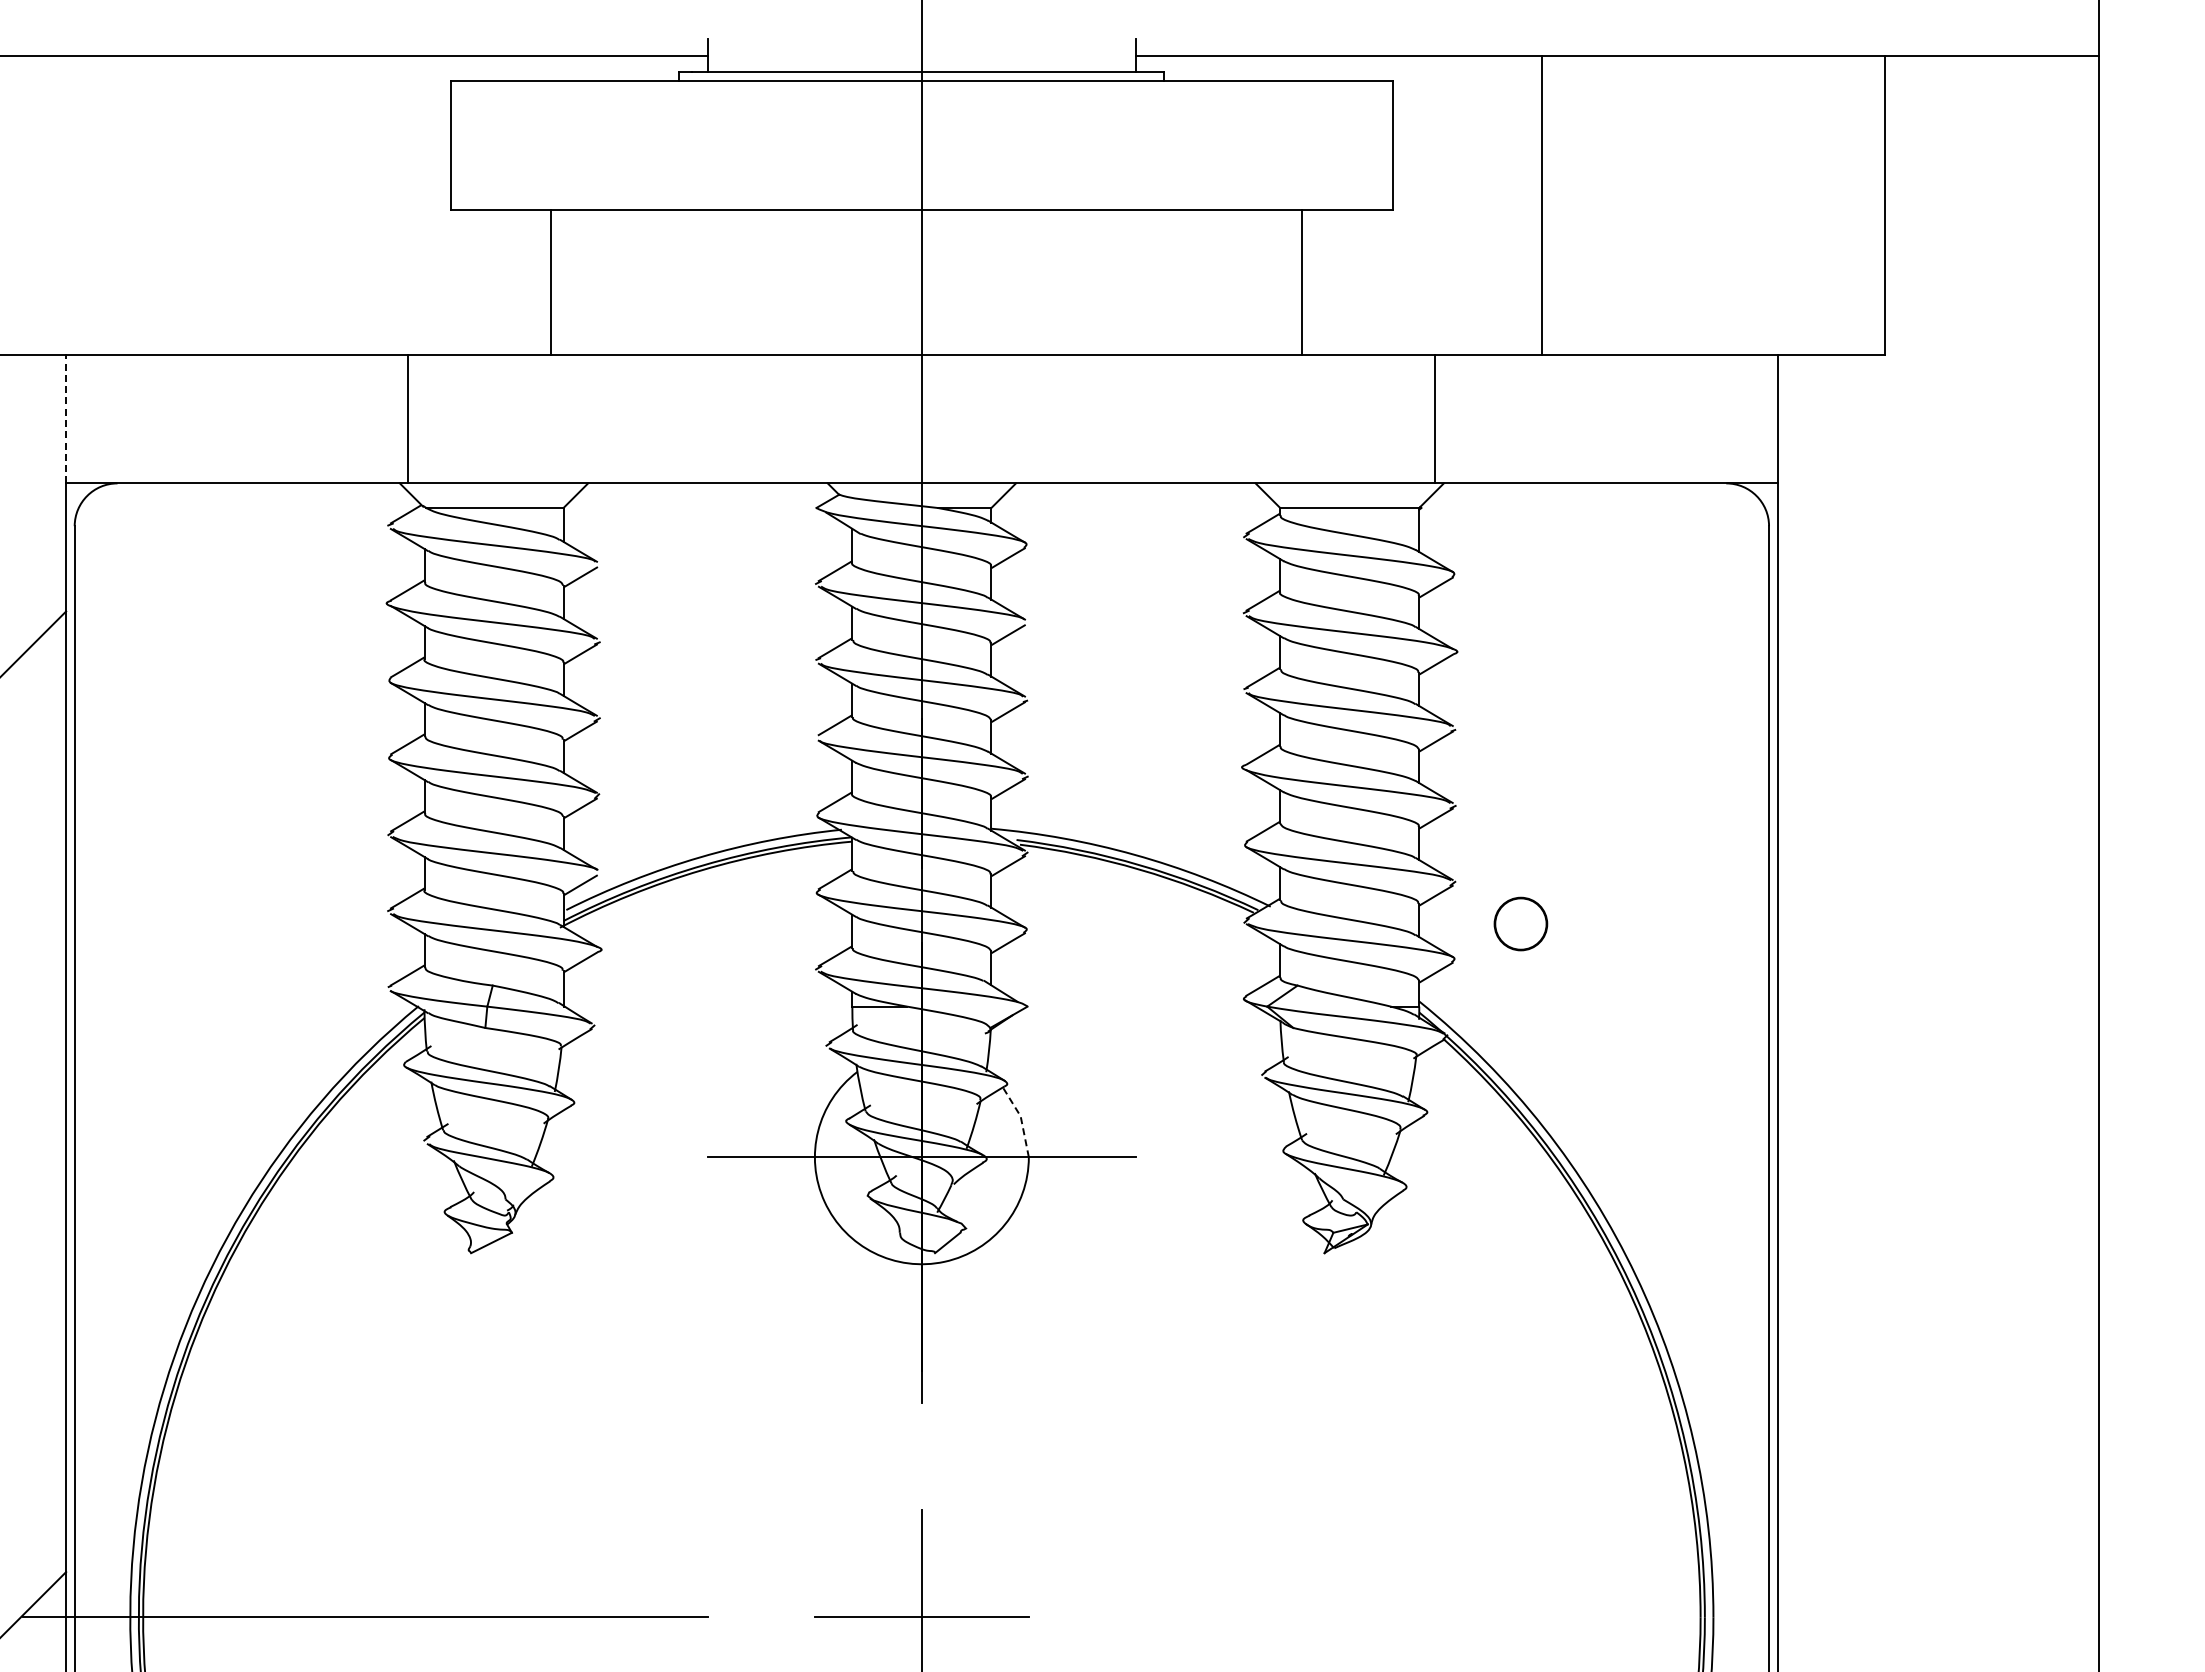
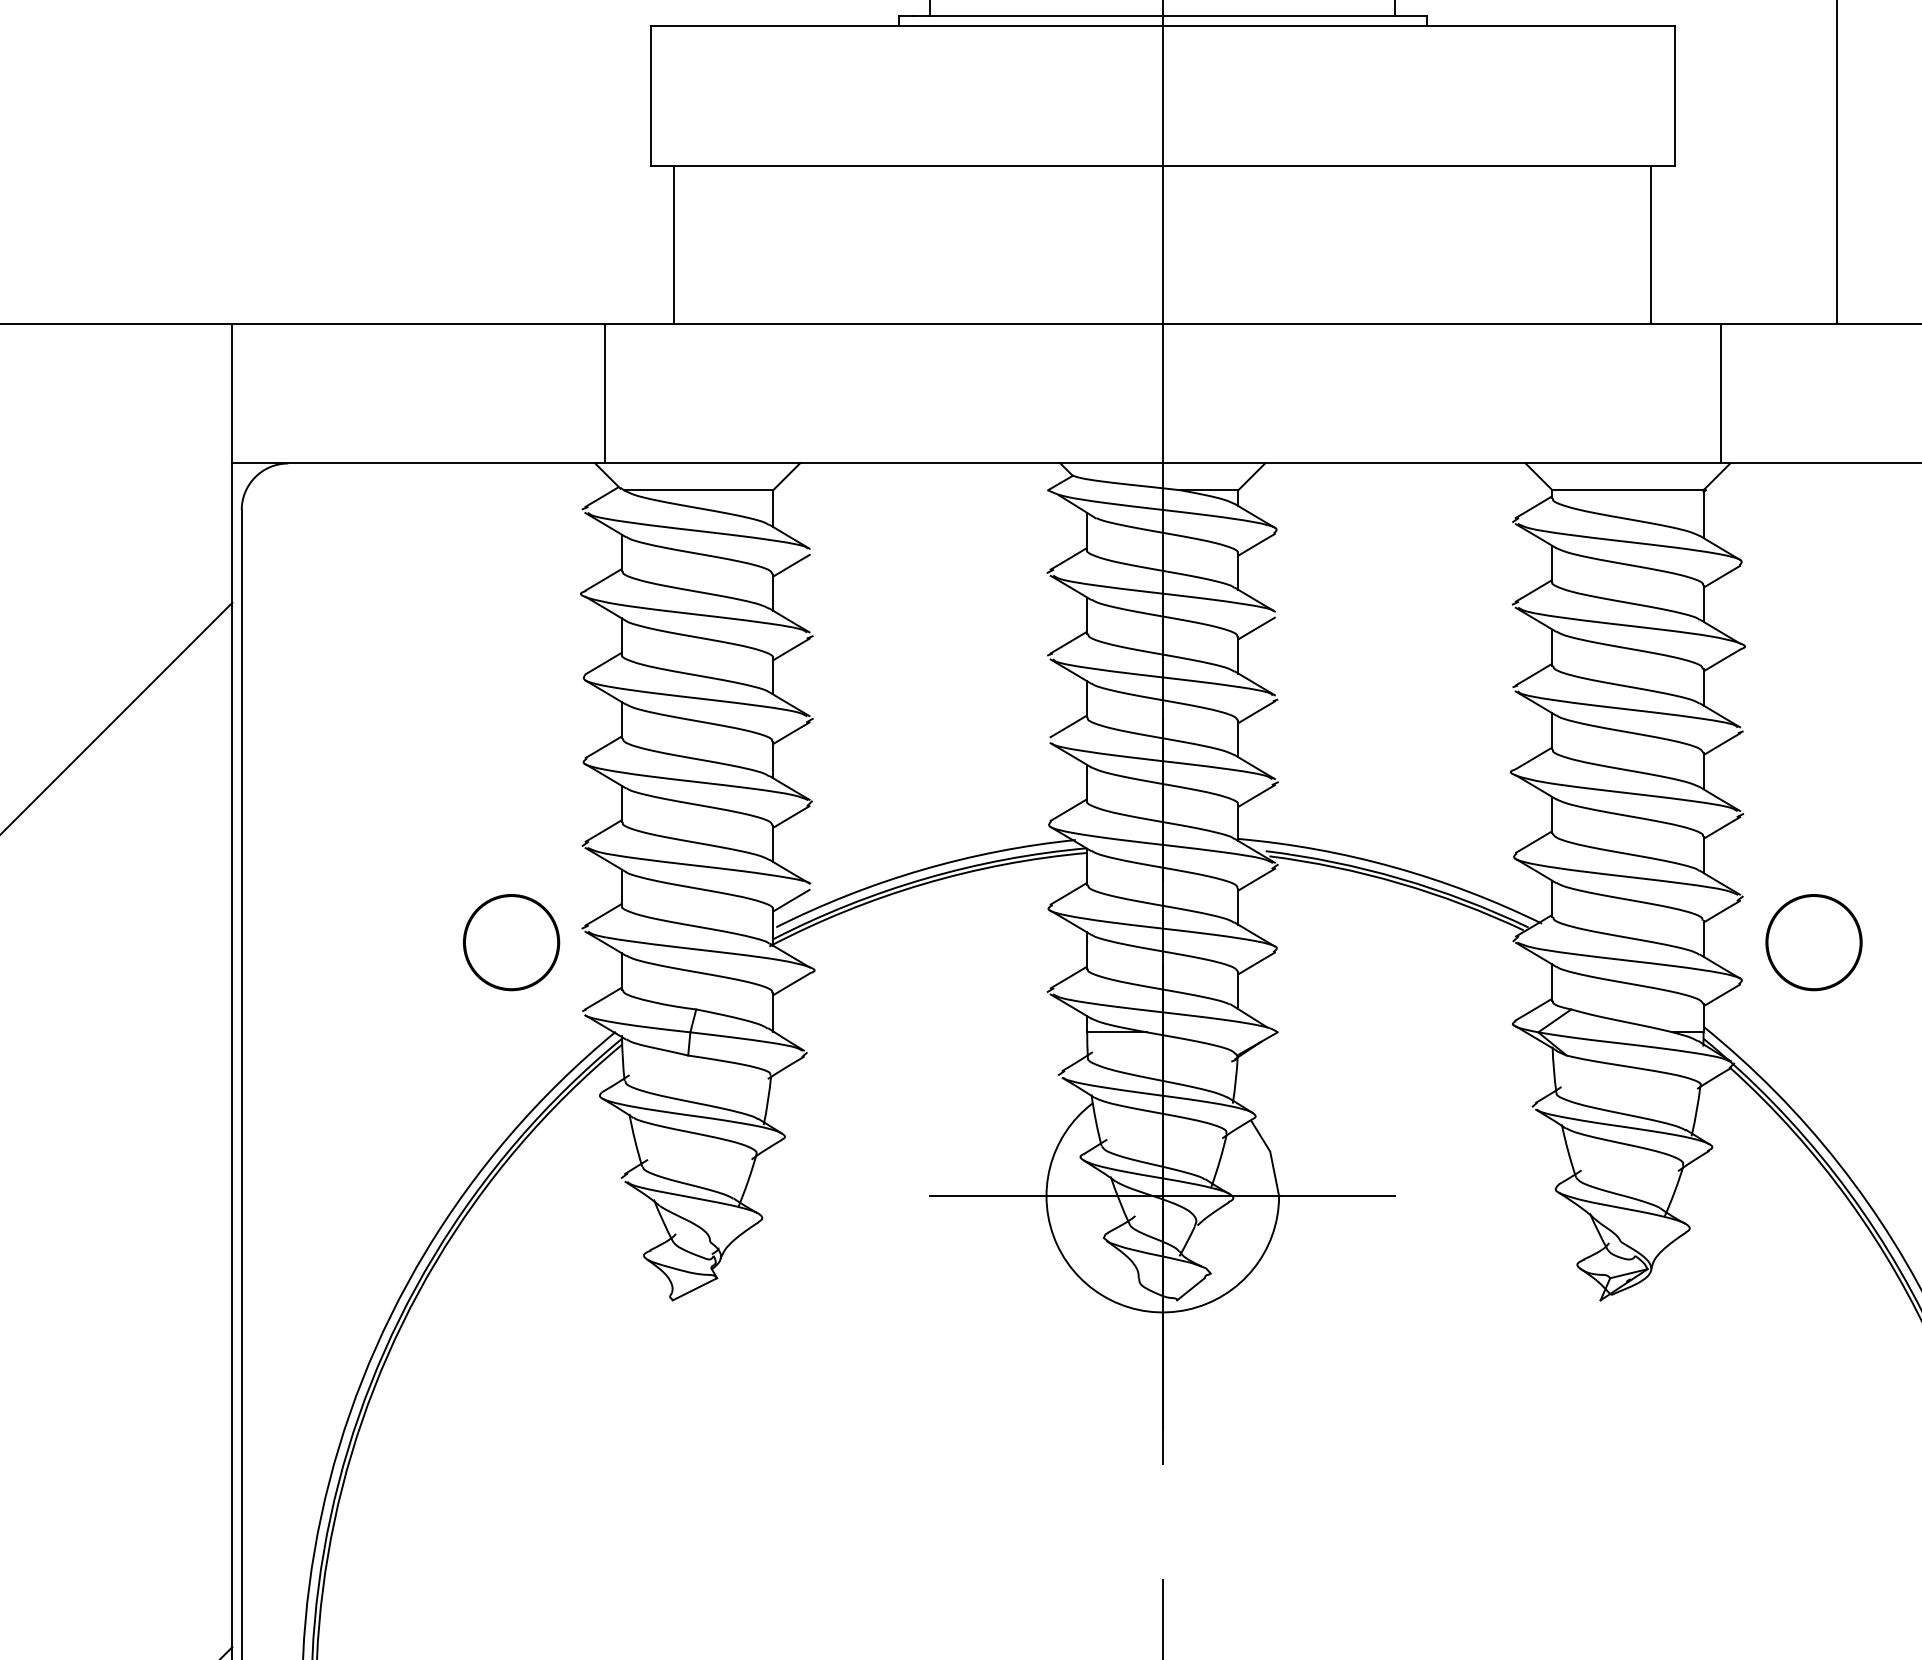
line: (550, 282) -> (674, 245), moved
line: (1302, 282) -> (1651, 245), moved
line: (66, 418) -> (232, 392), dashed -> solid
circle: (322, 923) -> (511, 941), added
circle: (1520, 923) -> (1813, 941), size x1.67
line: (1021, 1119) -> (1271, 1155), dashed -> solid

